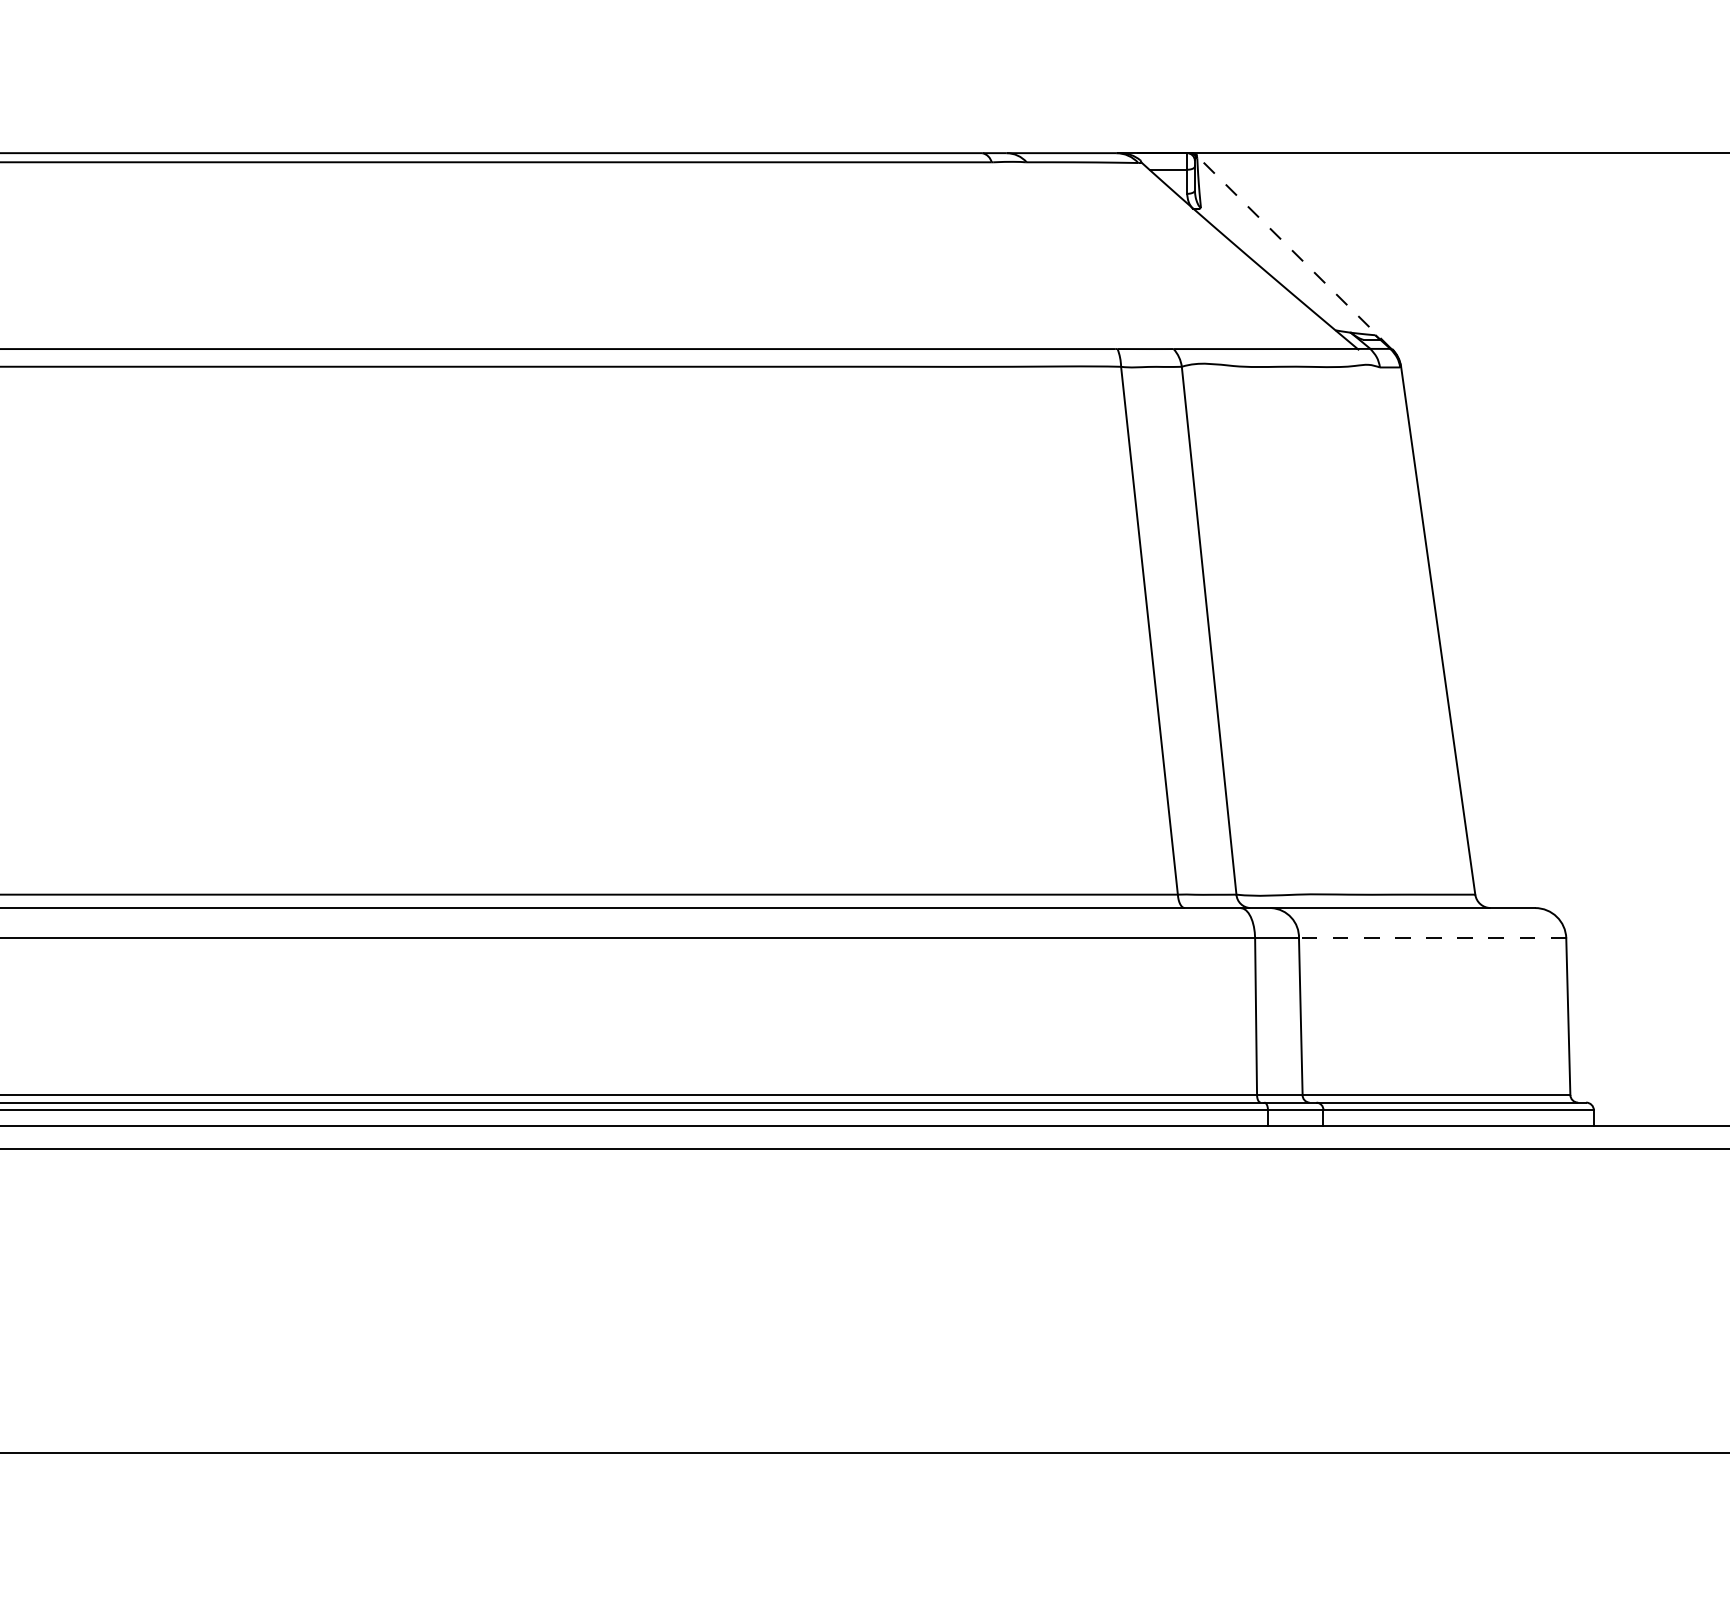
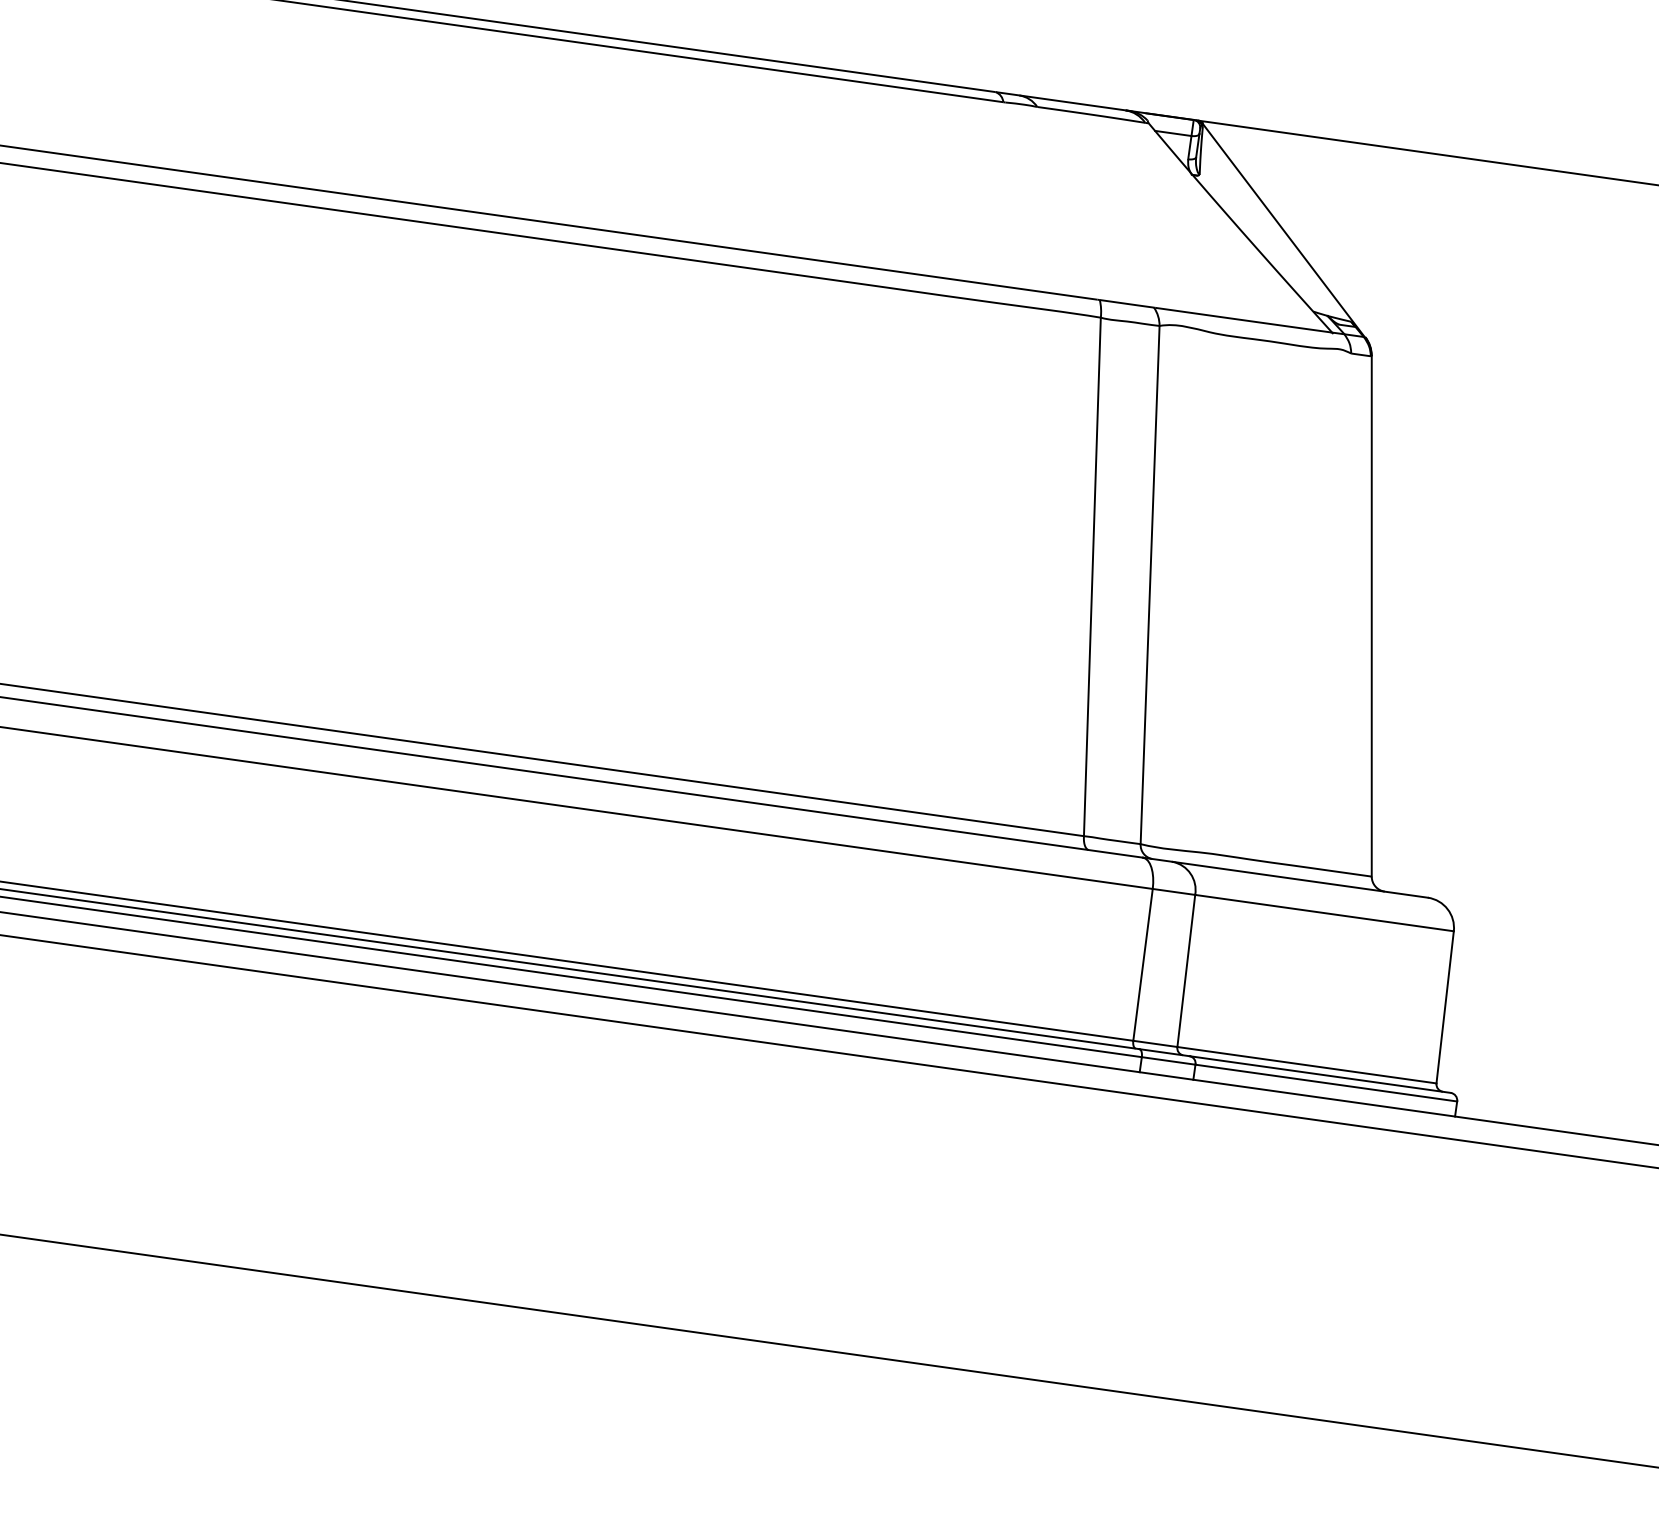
line: (1293, 251) -> (1283, 229), dashed -> solid
line: (1432, 938) -> (1324, 913), dashed -> solid

